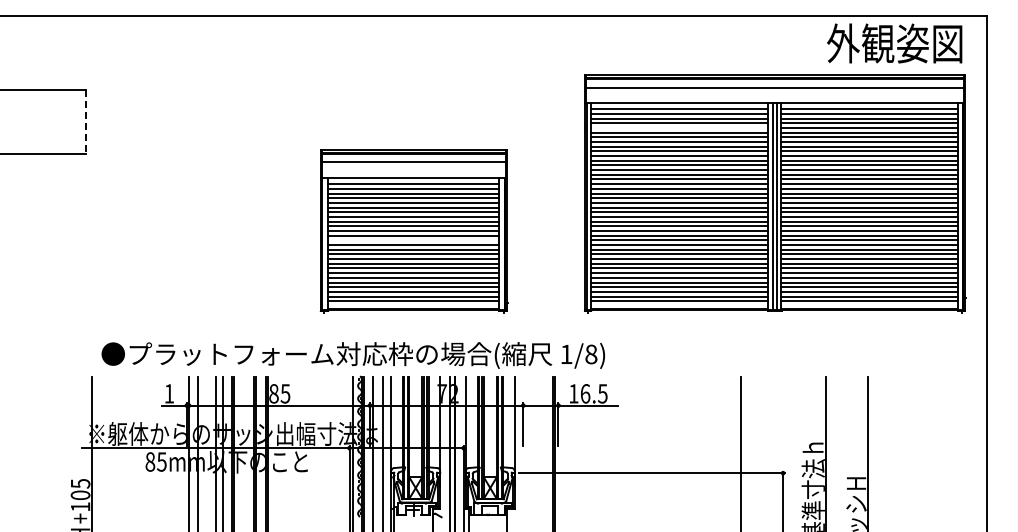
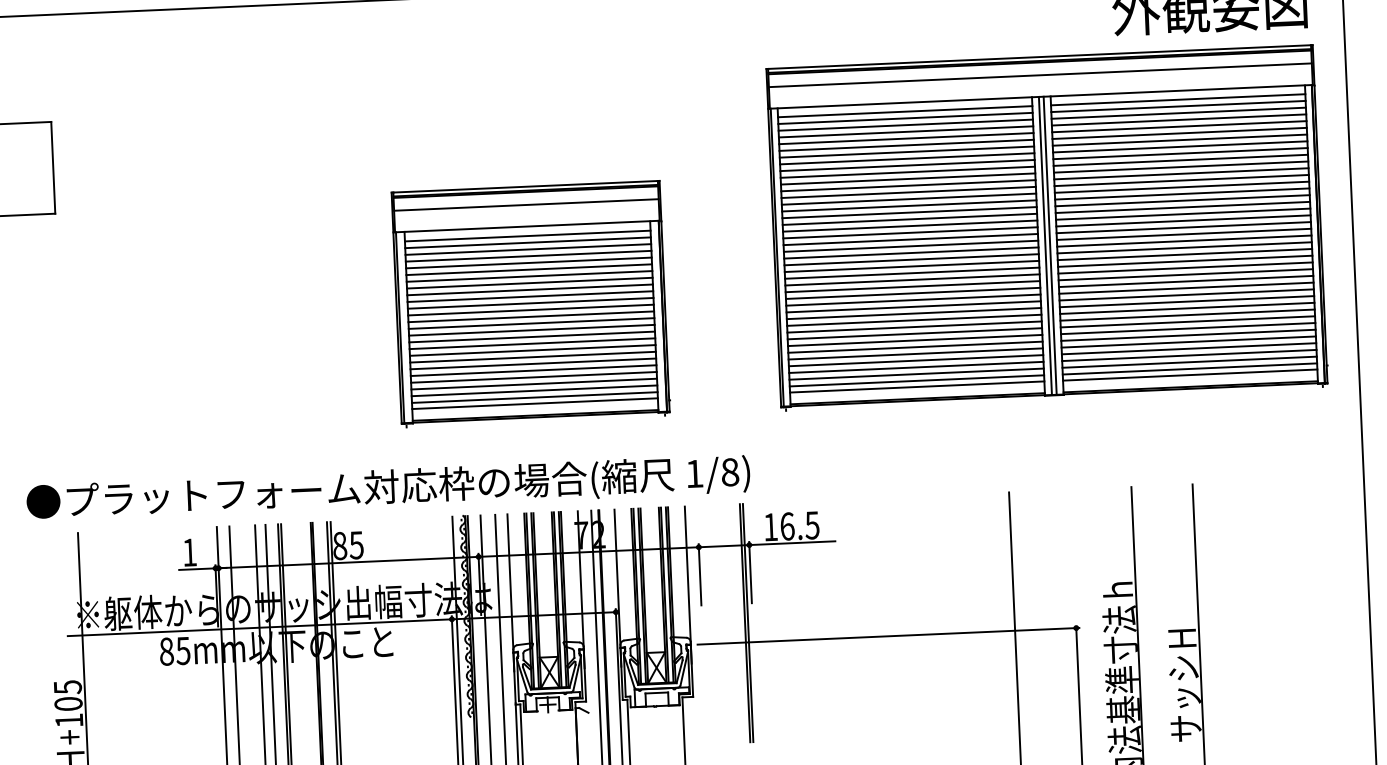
line: (86, 122) -> (53, 168), dashed -> solid
line: (679, 127) -> (905, 138), added
line: (413, 240) -> (530, 317), added
text: (352, 355) -> (387, 488), moved

